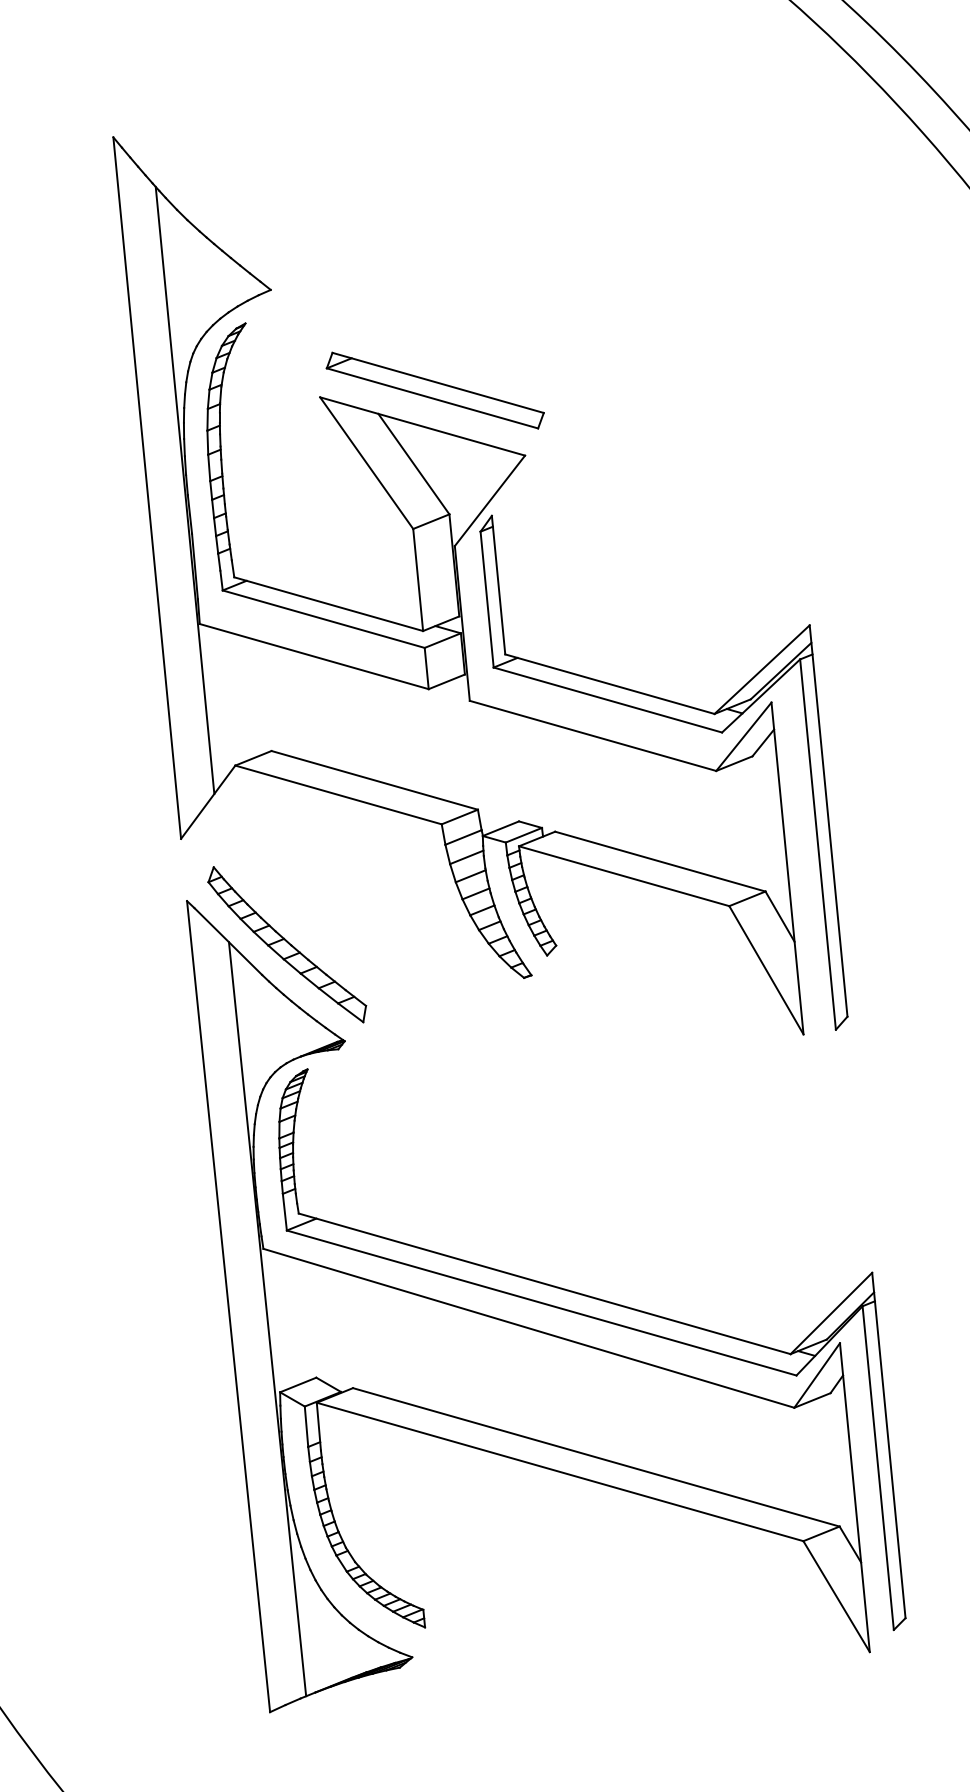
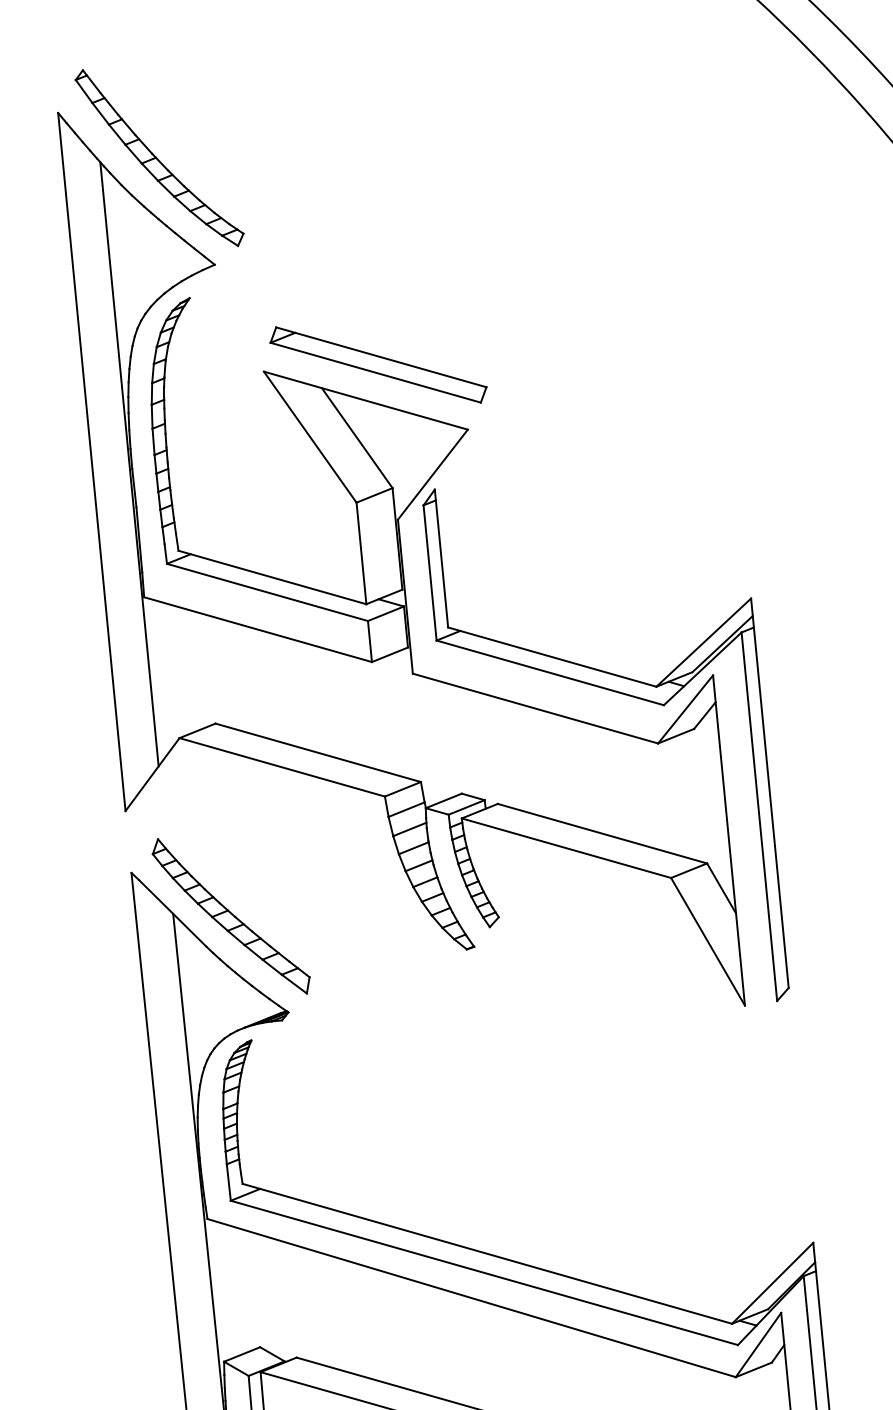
part: (215, 182) -> (159, 157), added

